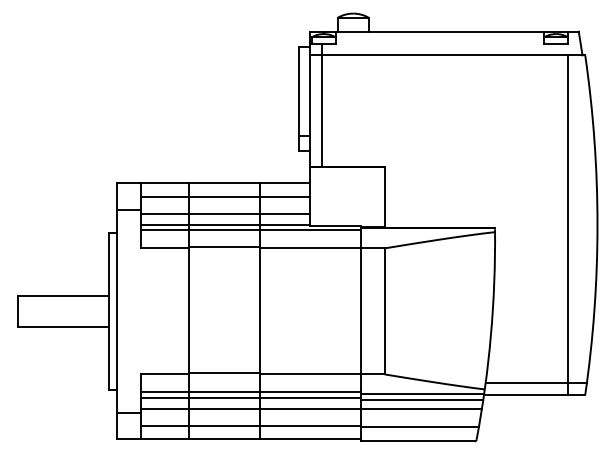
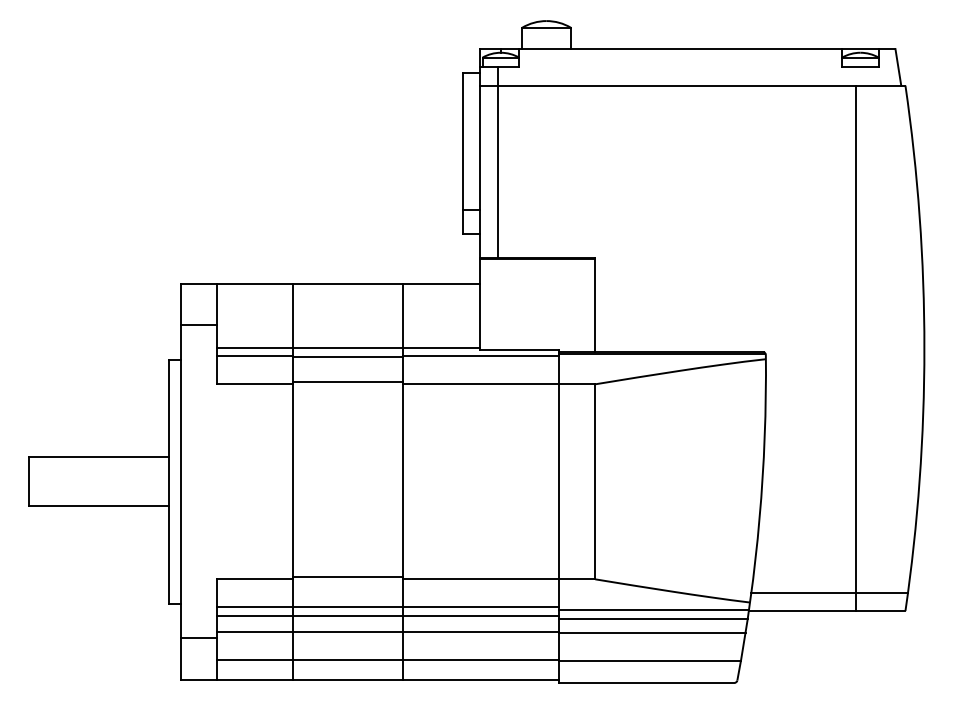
line: (224, 196) -> (347, 304), removed
line: (224, 214) -> (347, 331), removed
line: (567, 224) -> (854, 347), moved

